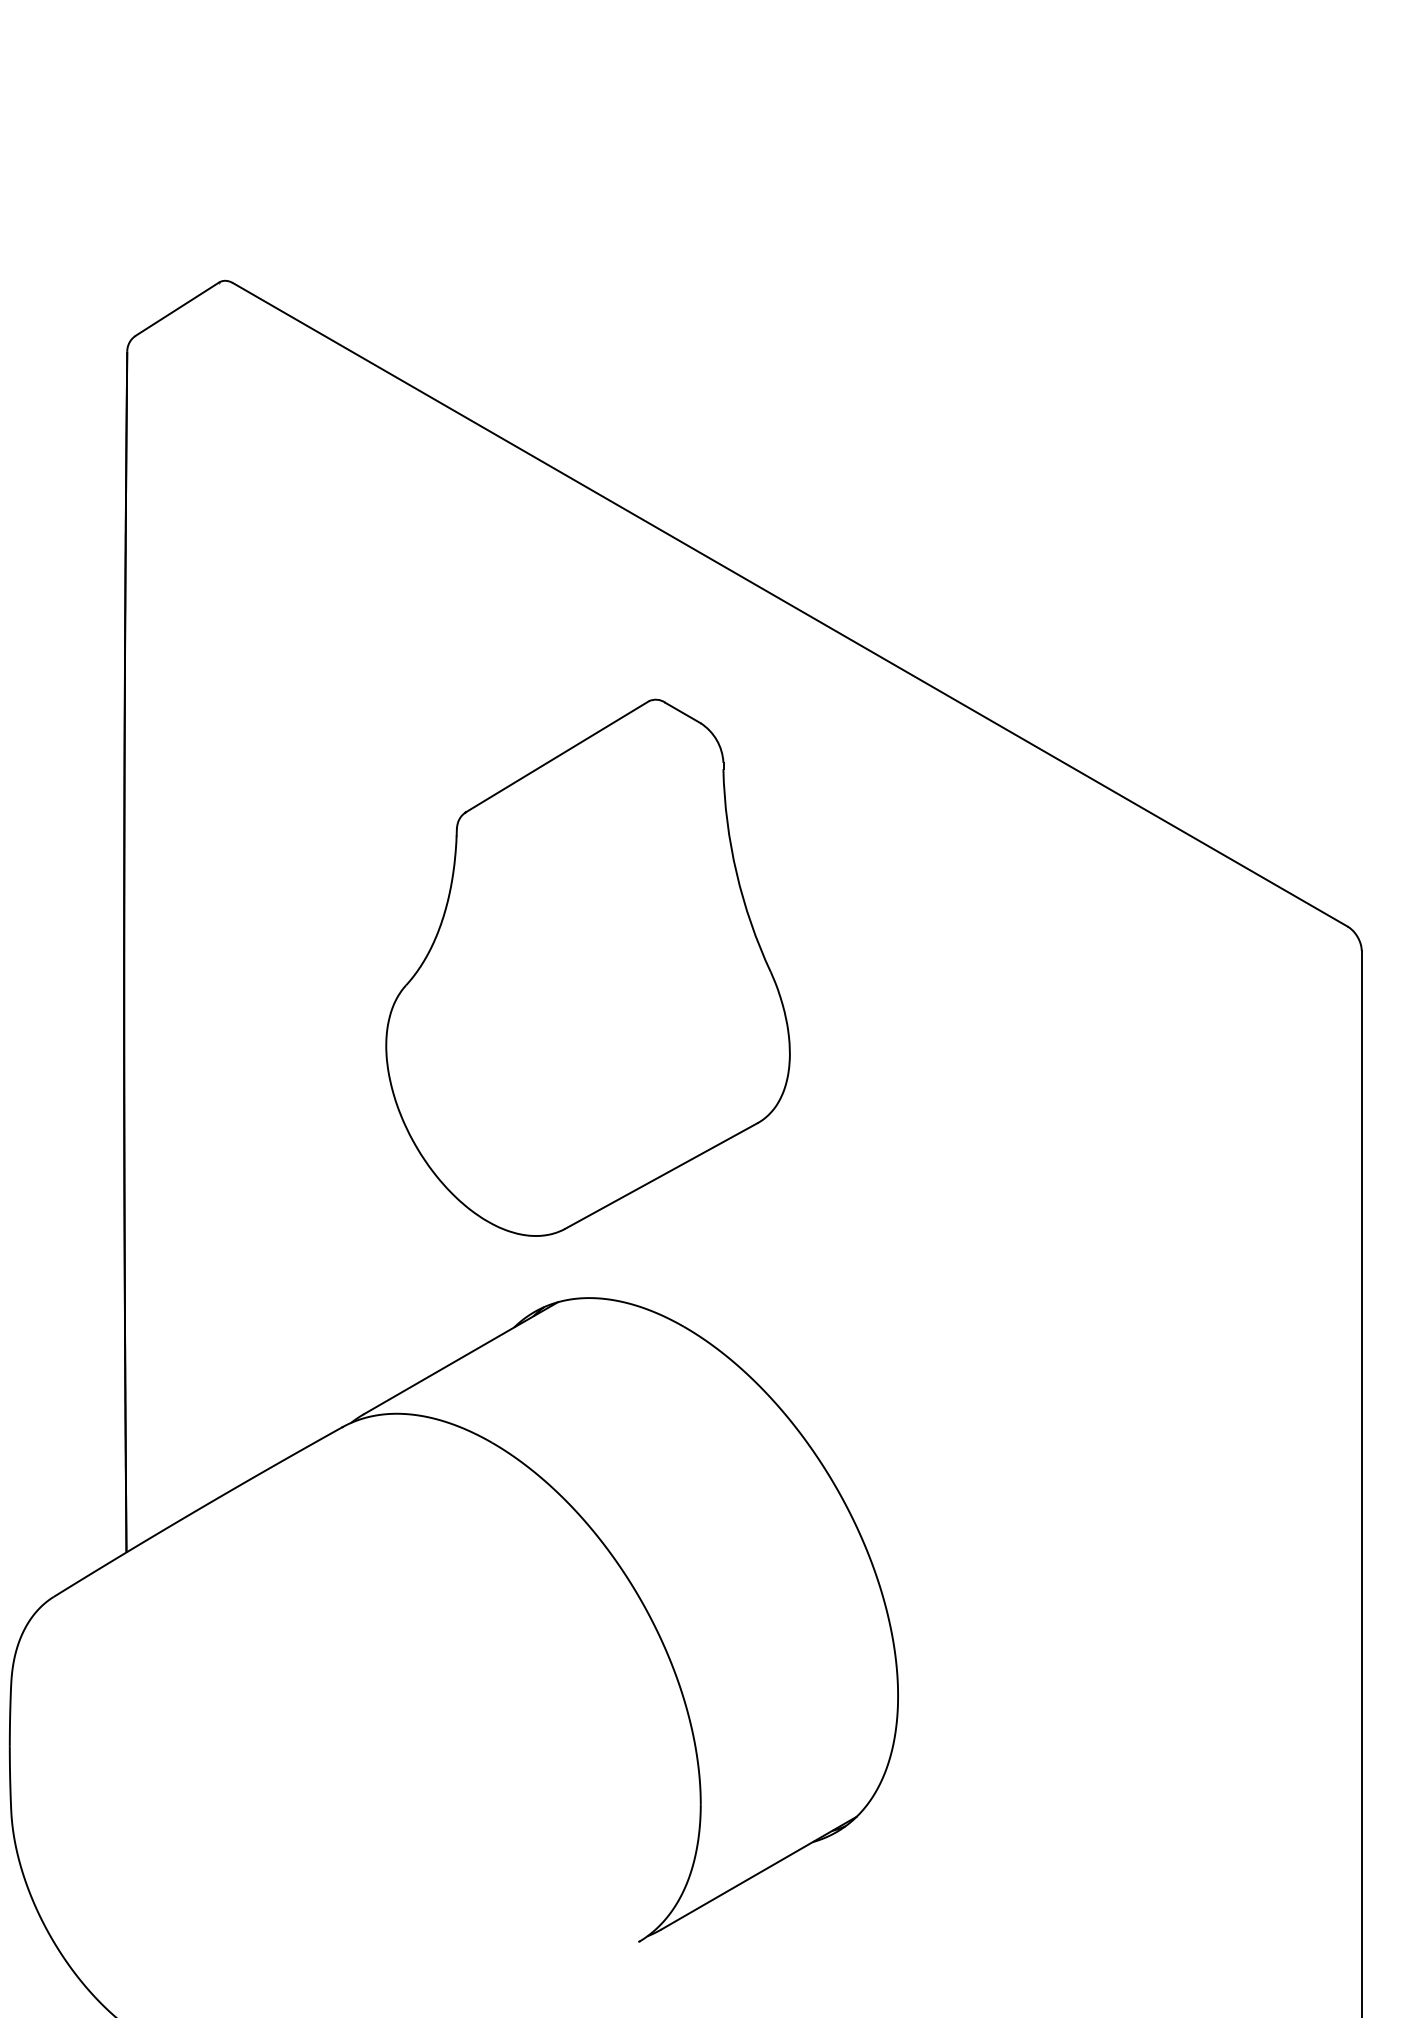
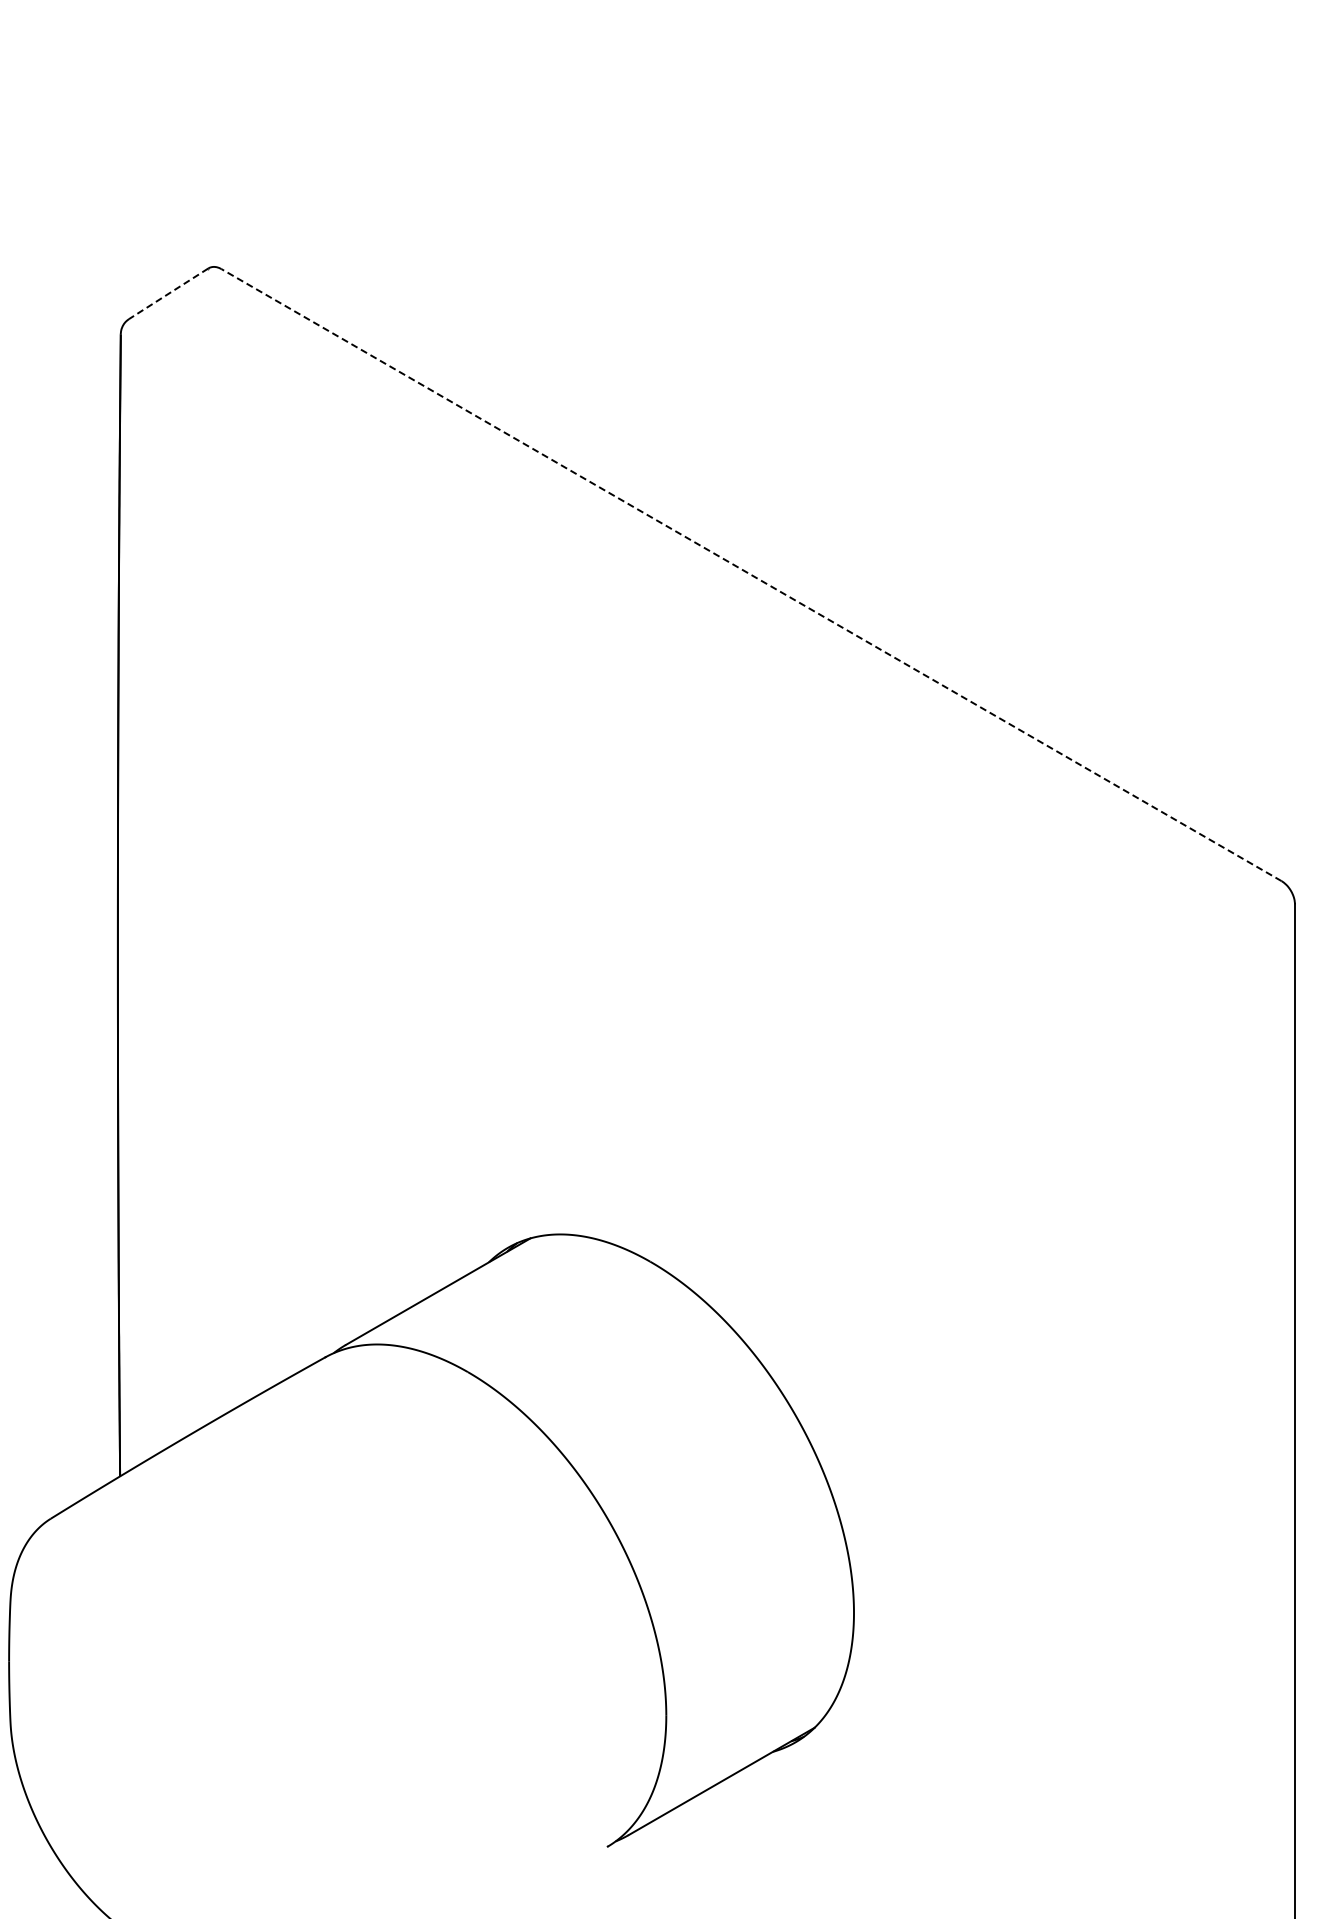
line: (177, 309) -> (168, 294), solid -> dashed
line: (790, 604) -> (751, 574), solid -> dashed
part: (587, 967) -> (558, 920), removed

